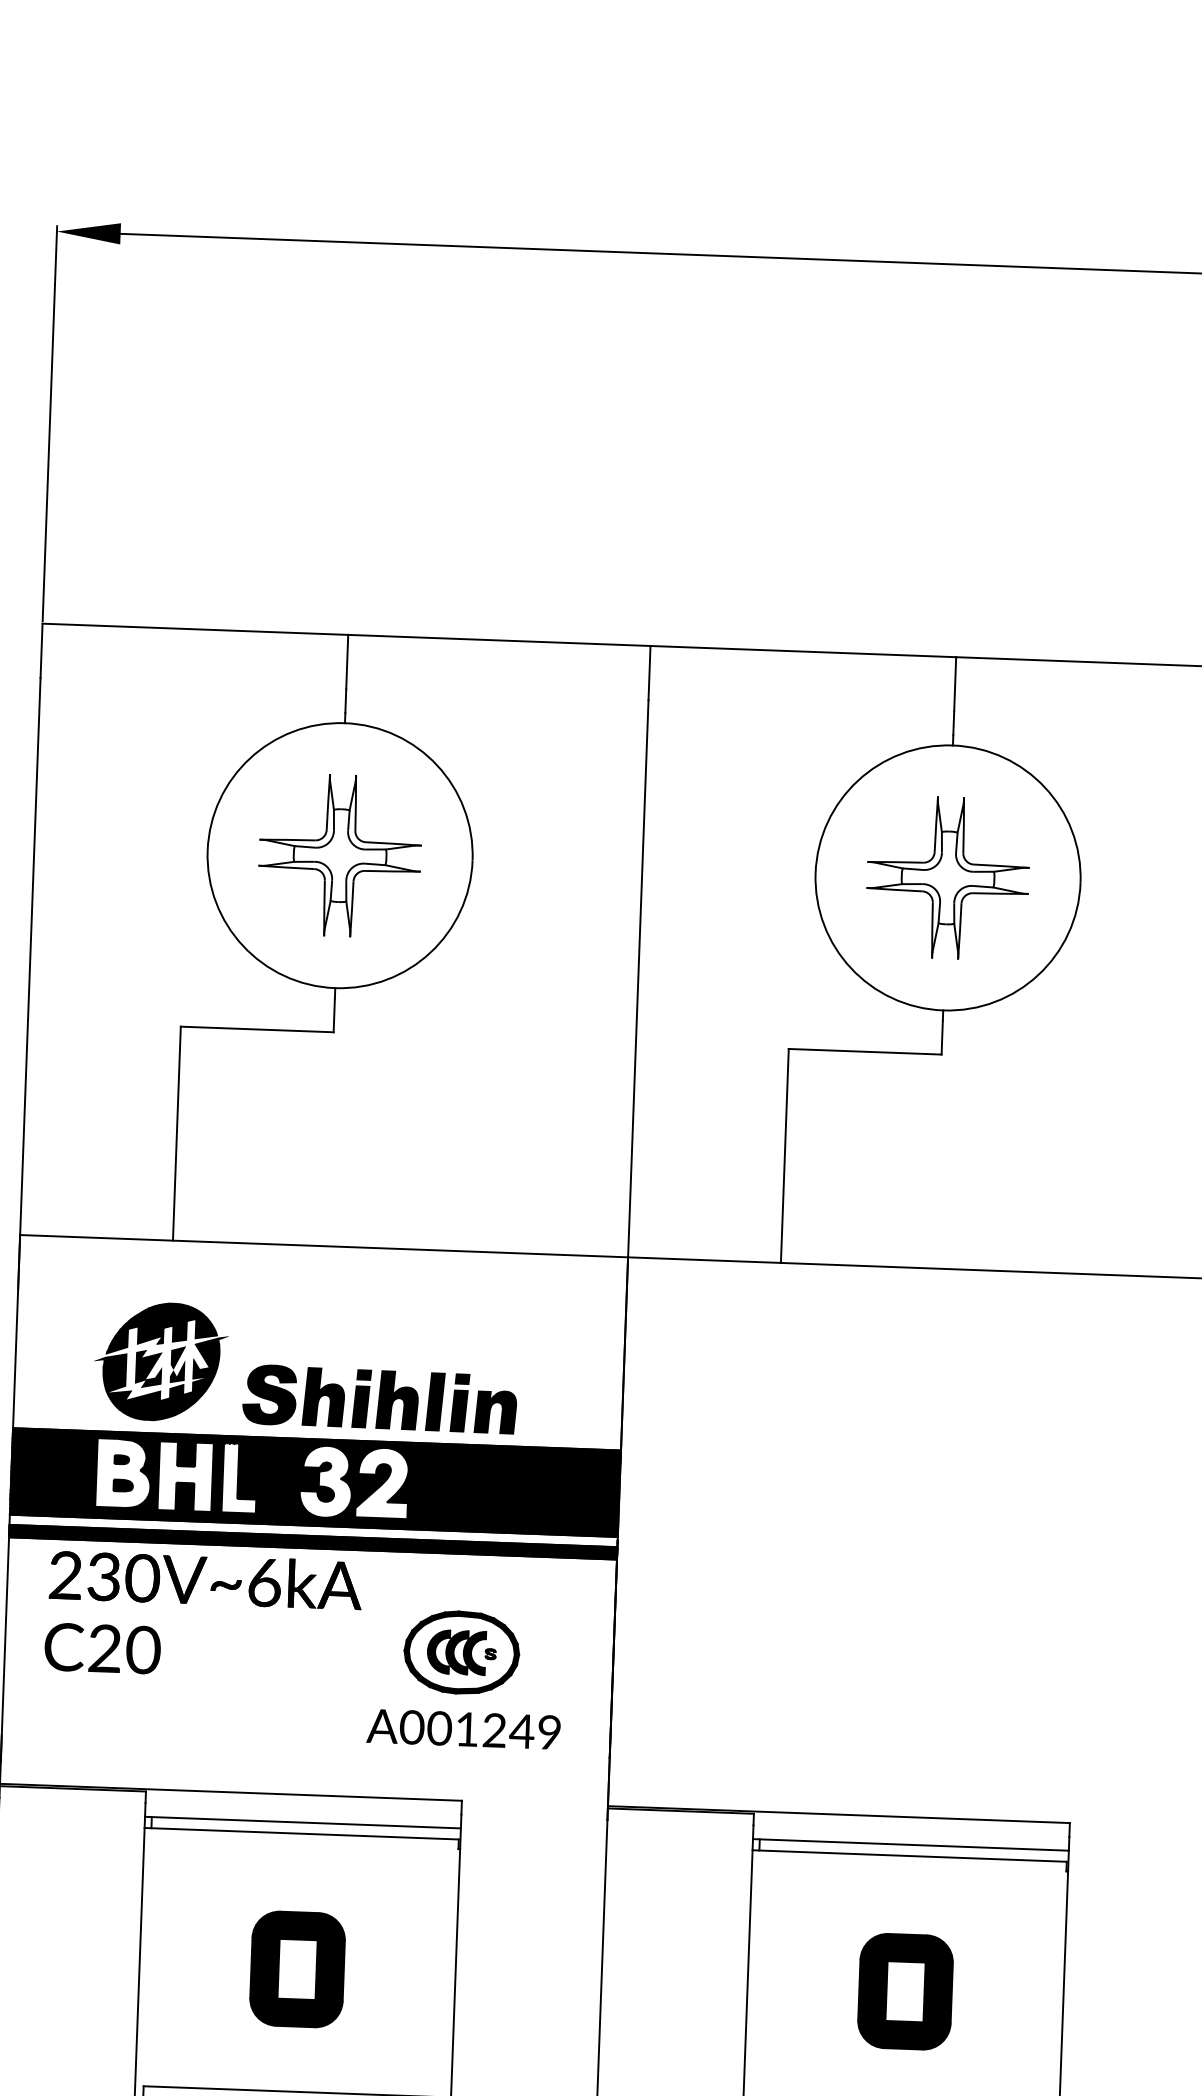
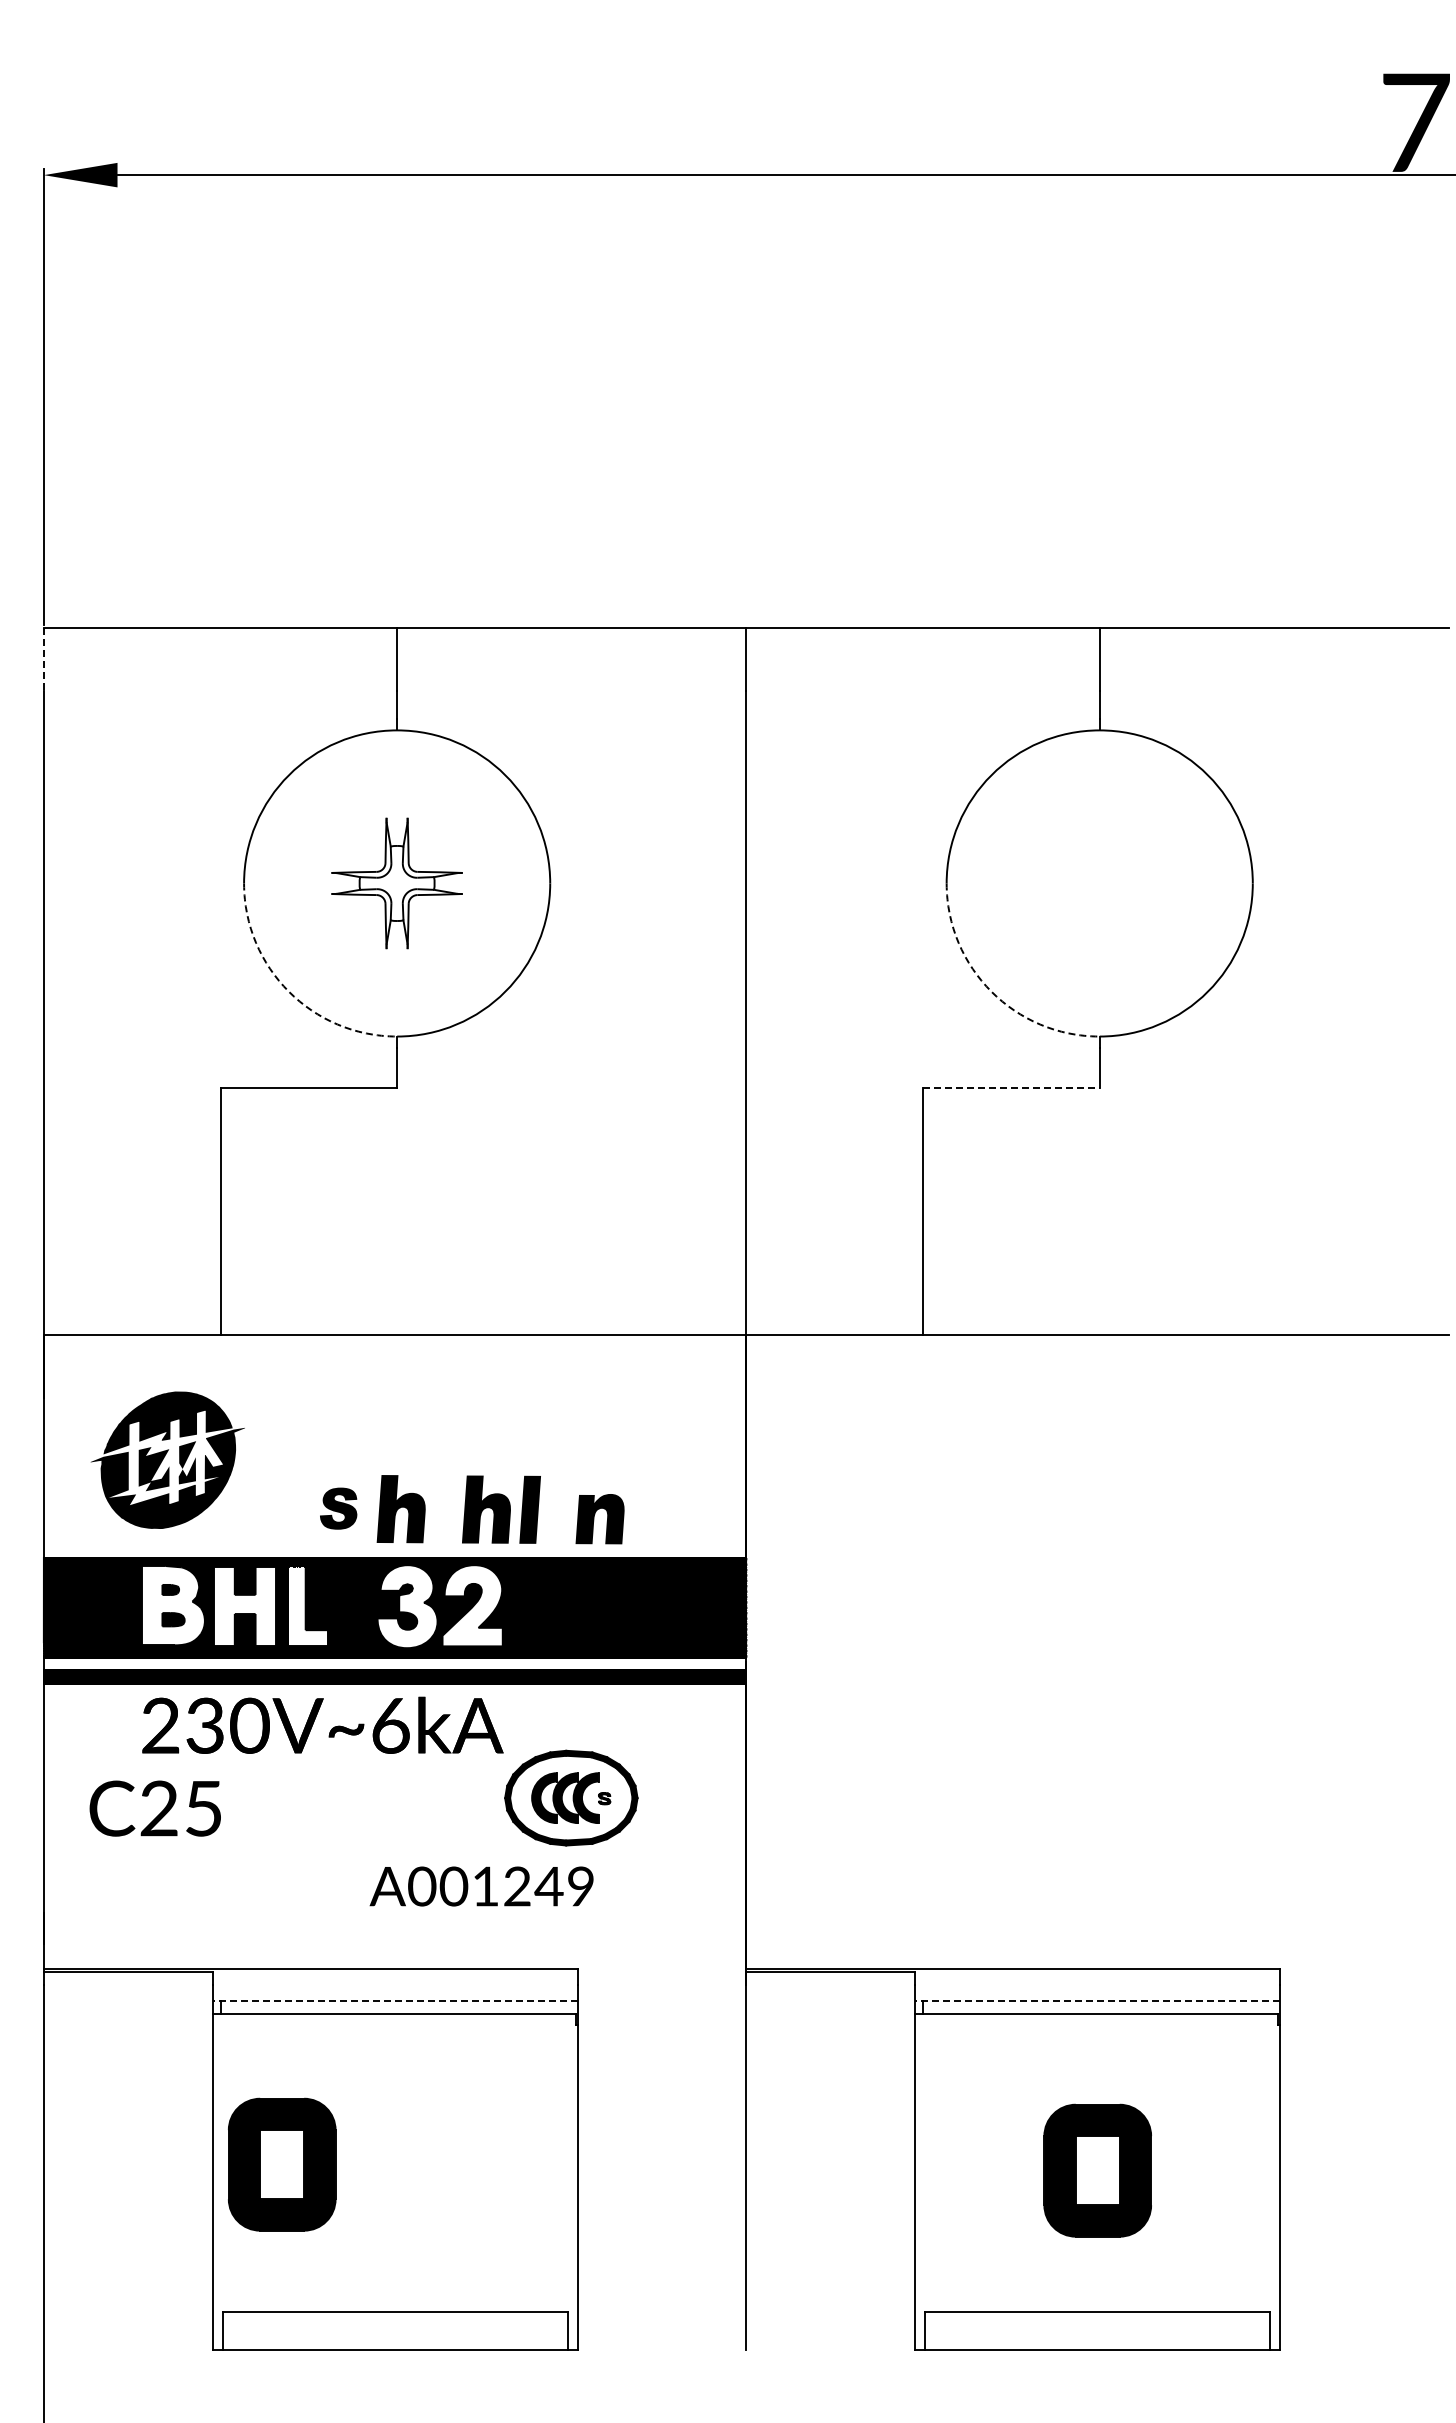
line: (41, 651) -> (43, 660), solid -> dashed
part: (339, 855) -> (396, 883), size x0.7
part: (947, 877) -> (1099, 883), removed
arc: (242, 945) -> (288, 991), solid -> dashed
arc: (851, 968) -> (991, 991), solid -> dashed
line: (865, 1051) -> (1011, 1087), solid -> dashed
part: (160, 1361) -> (167, 1459), moved
part: (269, 1394) -> (338, 1508), size x0.6
part: (361, 1398) -> (444, 1509), removed
part: (459, 1402) -> (558, 1509), removed
text: (205, 1579) -> (322, 1724), moved
text: (143, 1649) -> (203, 1808), C20 -> C25
text: (463, 1729) -> (481, 1886), moved
line: (303, 1822) -> (395, 2000), solid -> dashed
line: (910, 1844) -> (1097, 2000), solid -> dashed
part: (297, 1969) -> (282, 2164), moved

